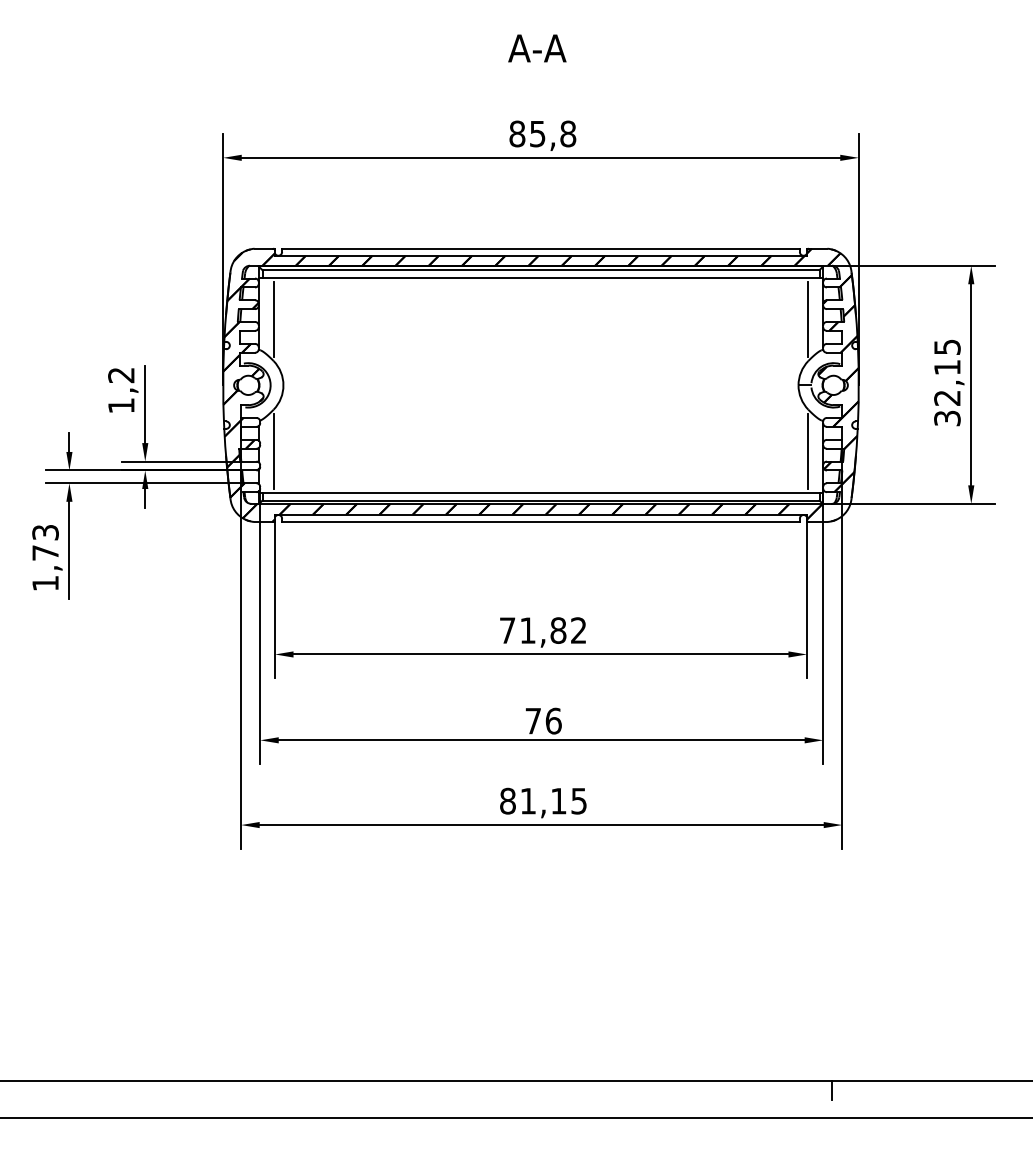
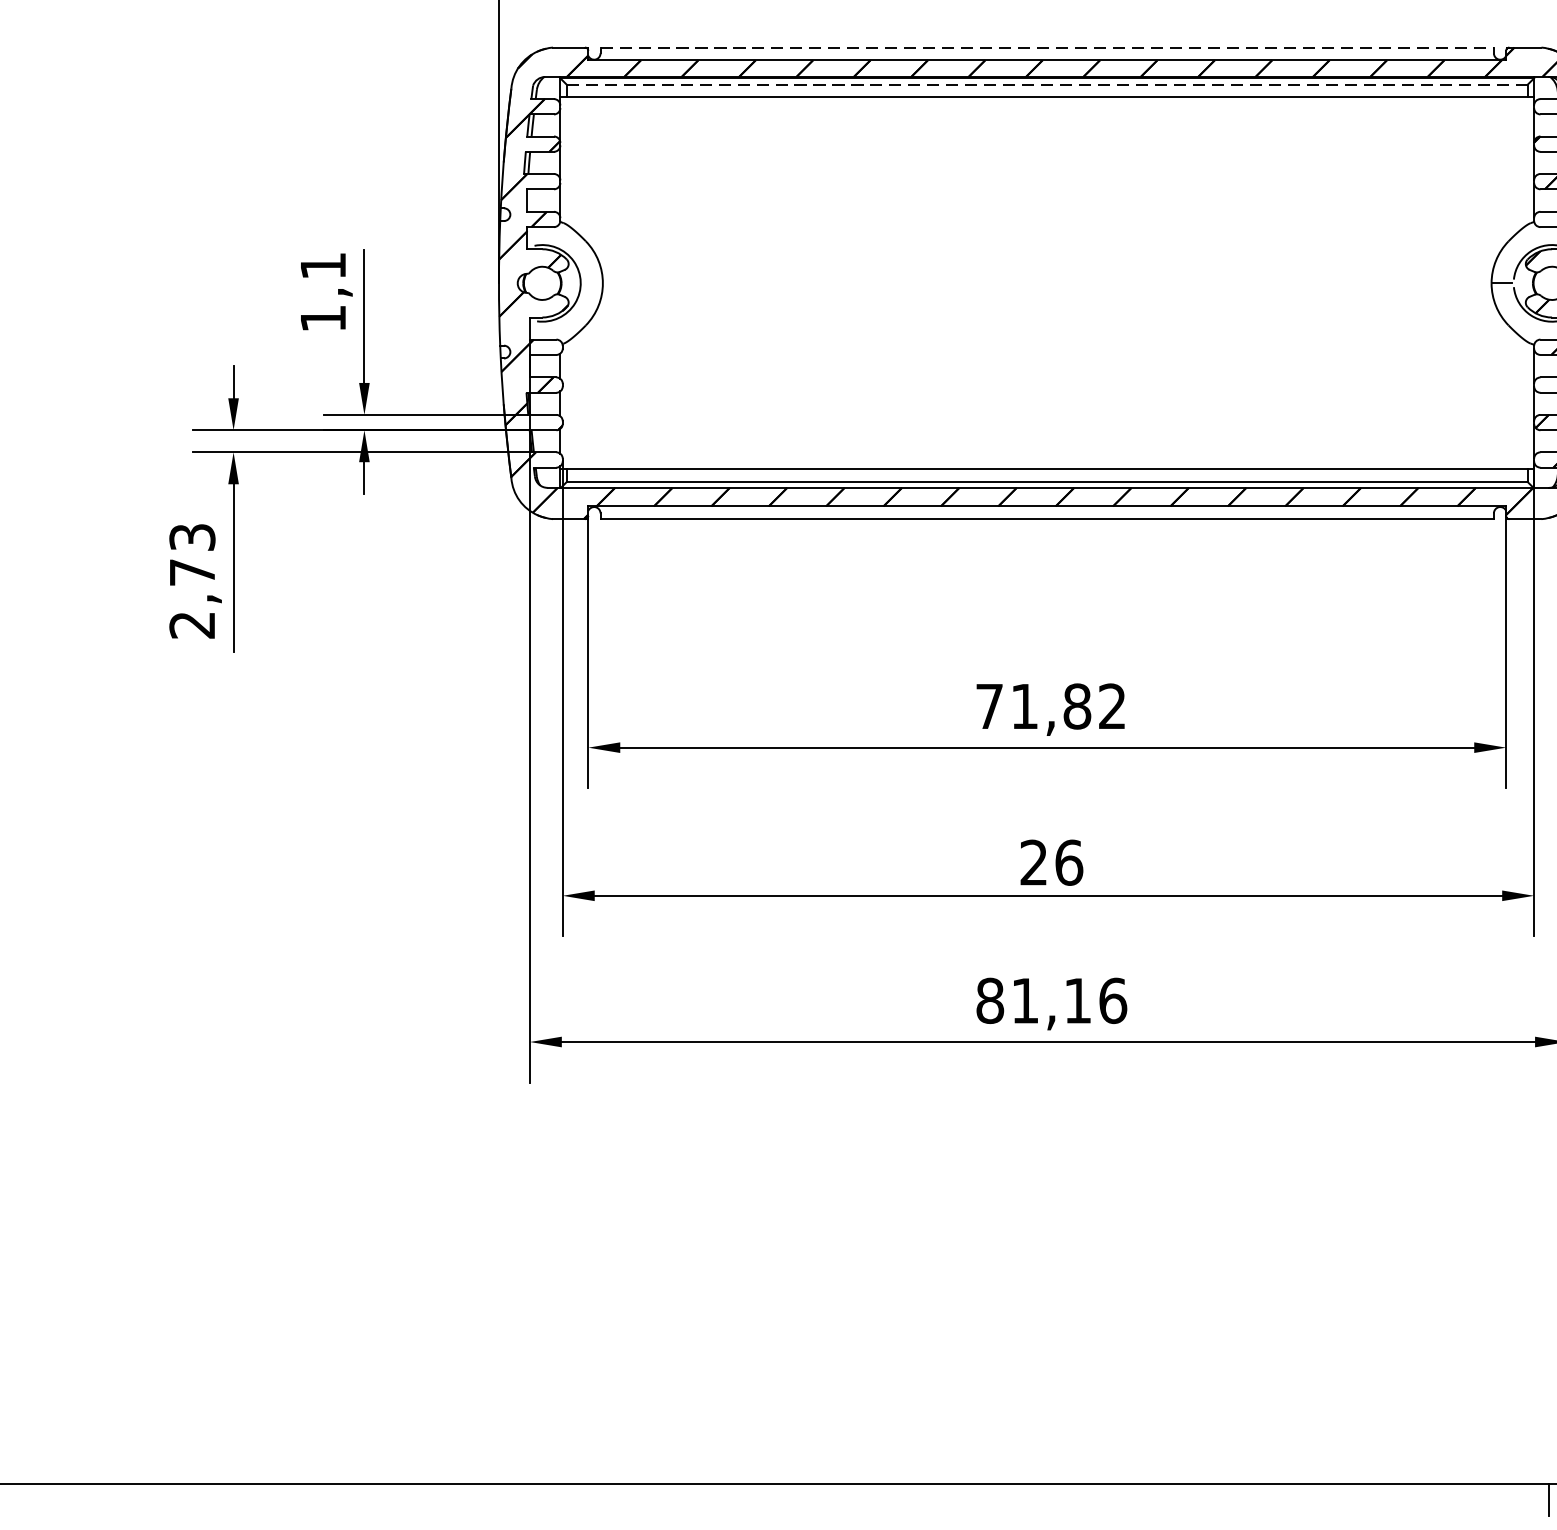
line: (541, 248) -> (1048, 47), solid -> dashed
line: (541, 270) -> (1048, 85), solid -> dashed
line: (273, 318) -> (585, 167), removed
line: (808, 318) -> (1508, 167), removed
text: (121, 375) -> (323, 266), 1,2 -> 1,1
line: (273, 450) -> (585, 395), removed
line: (808, 450) -> (1508, 395), removed
text: (45, 583) -> (192, 625), 1,73 -> 2,73
text: (532, 720) -> (1032, 861), 76 -> 26
text: (579, 800) -> (1113, 999), 81,15 -> 81,16

